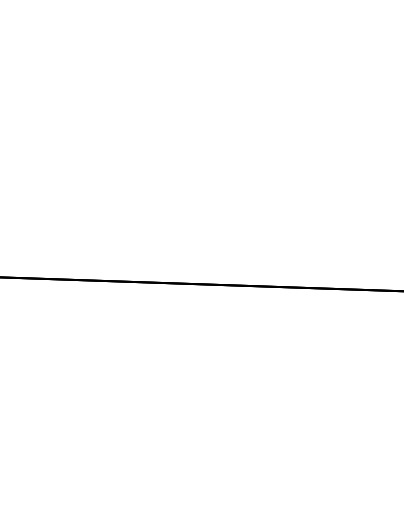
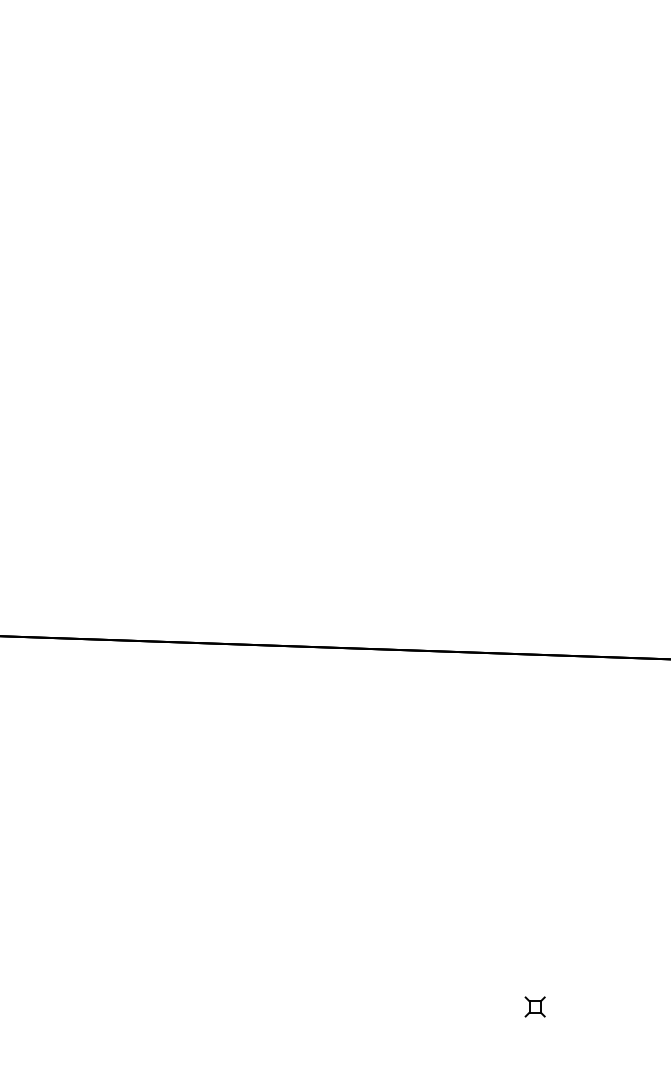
part: (238, 448) -> (534, 1007), added

